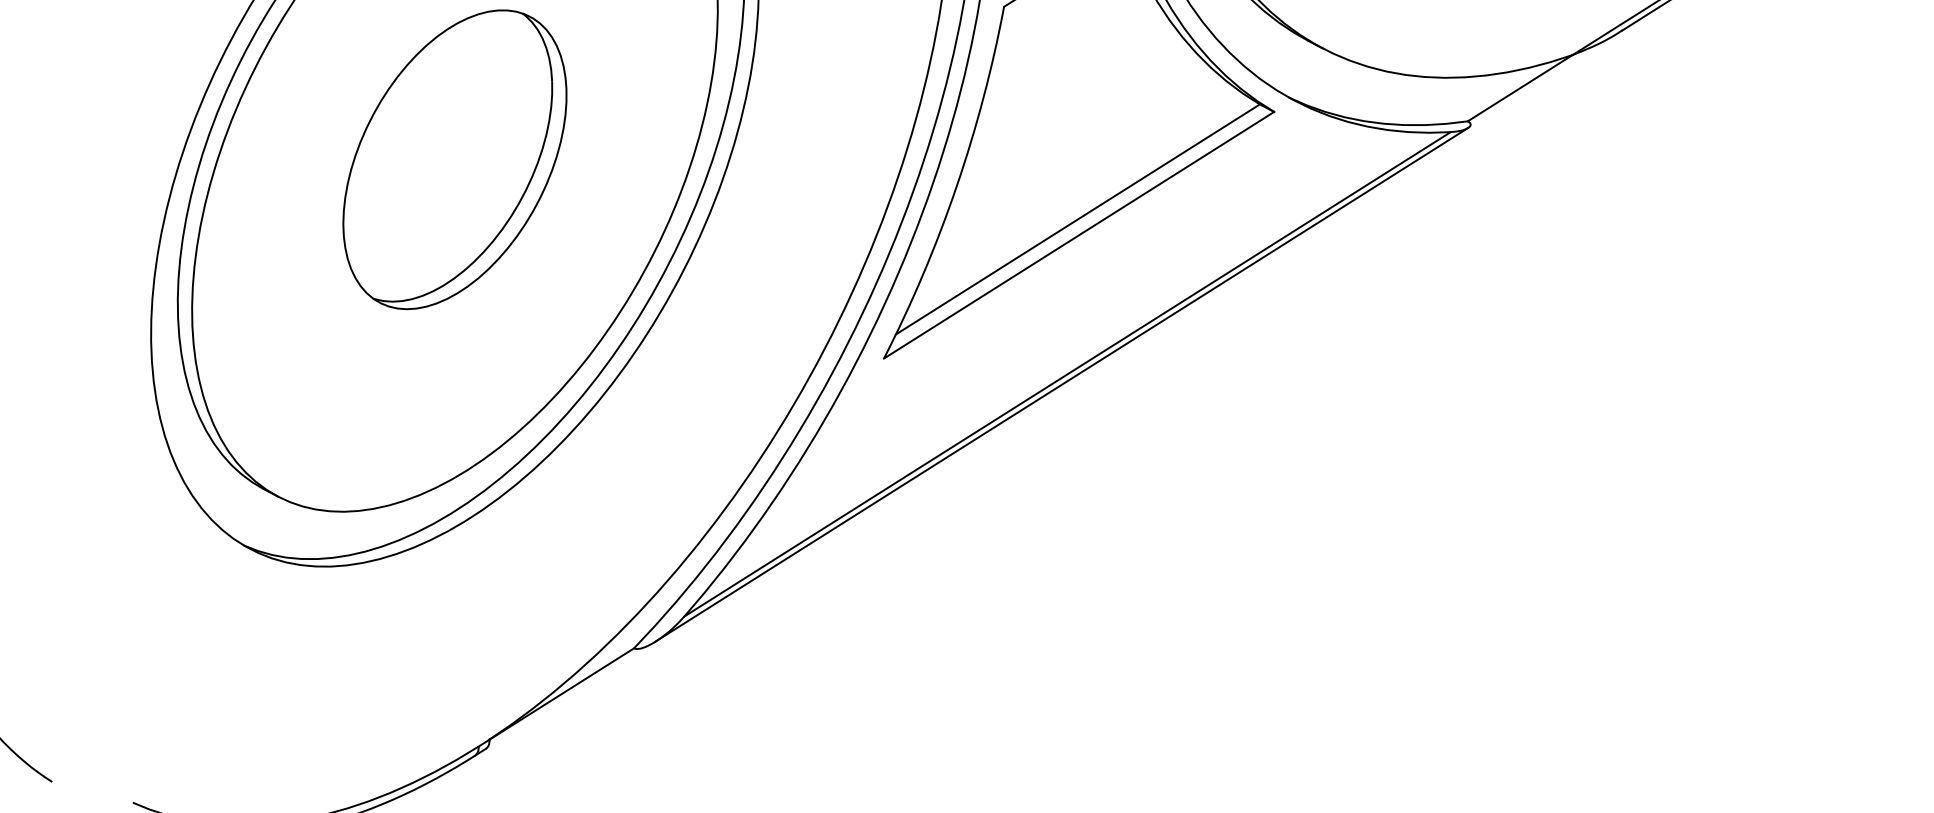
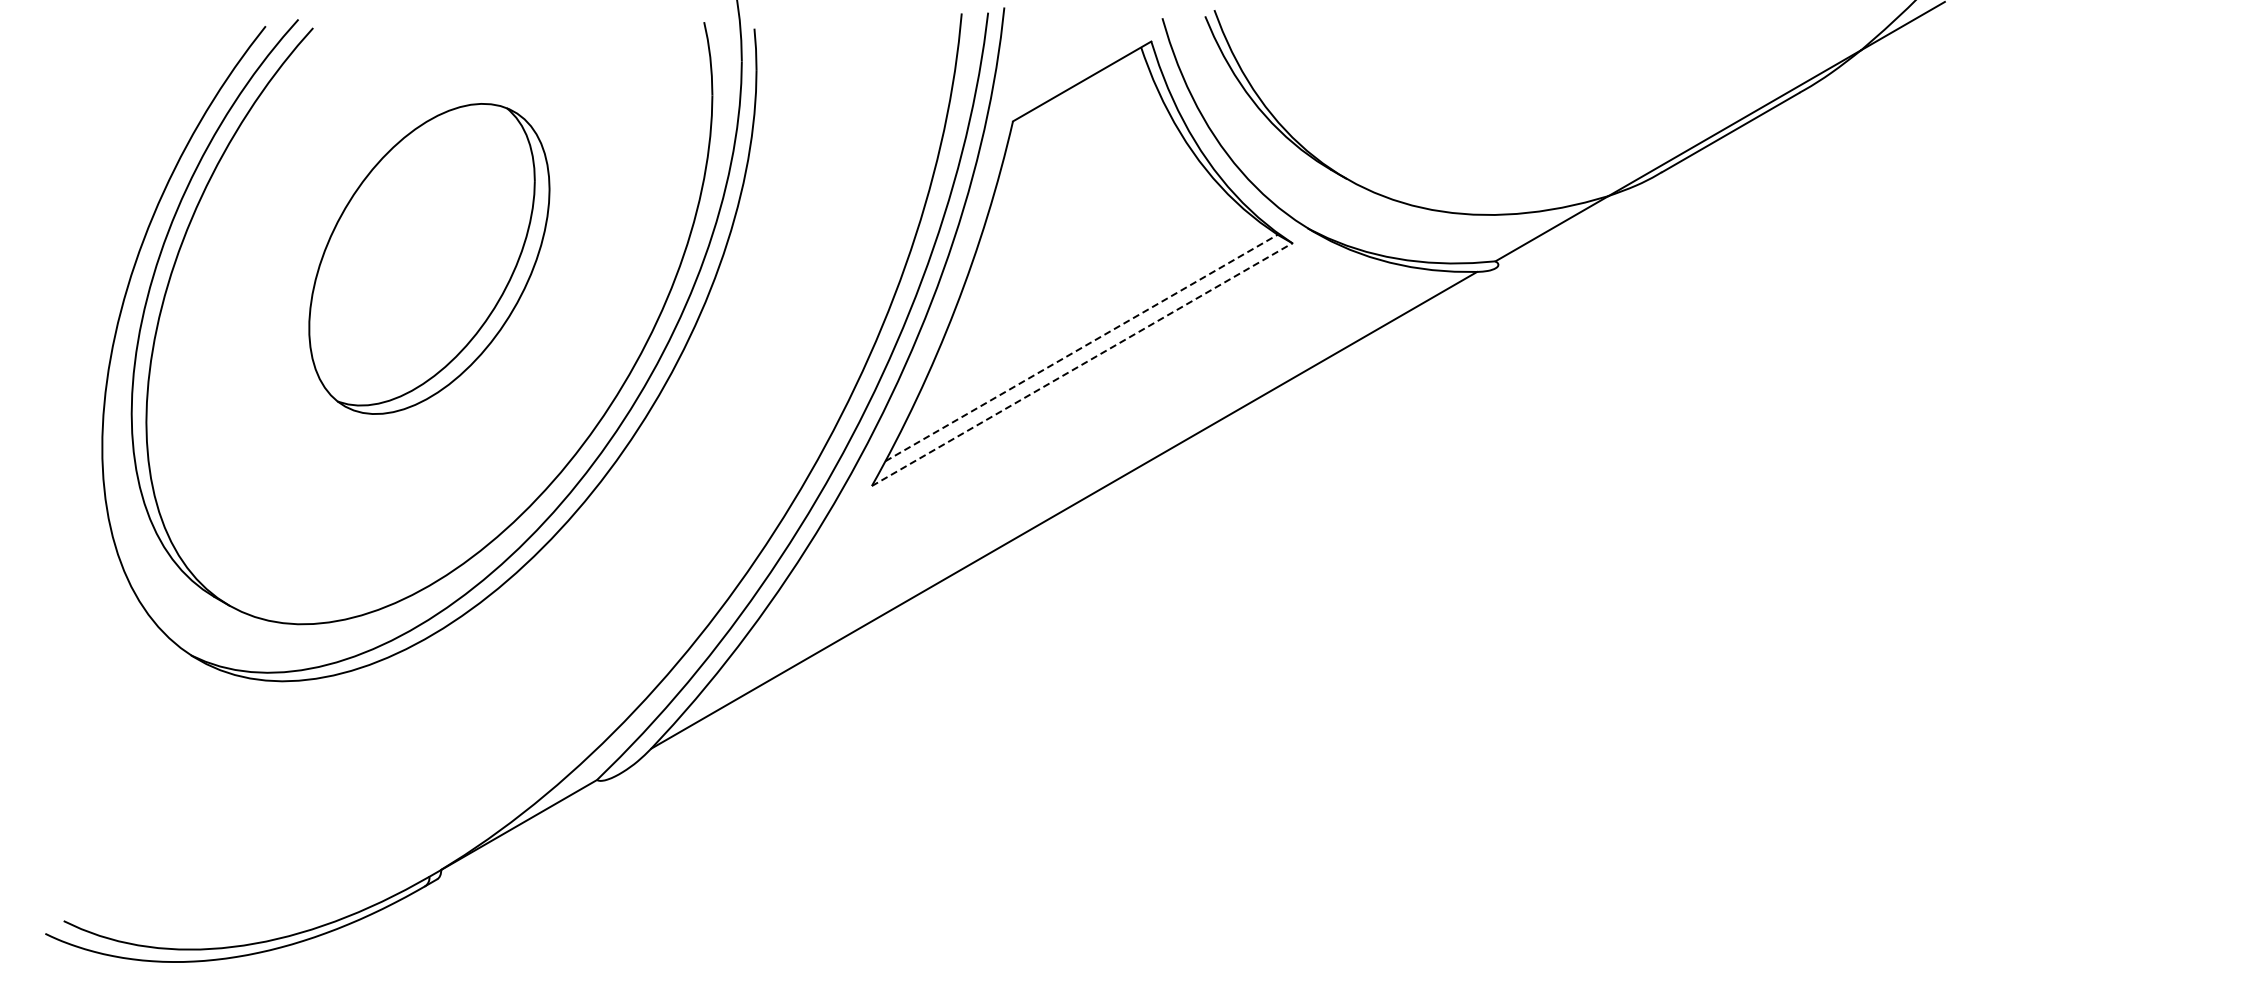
line: (1077, 219) -> (1081, 348), solid -> dashed
line: (1079, 235) -> (1082, 364), solid -> dashed
line: (1061, 384) -> (1057, 520), removed

